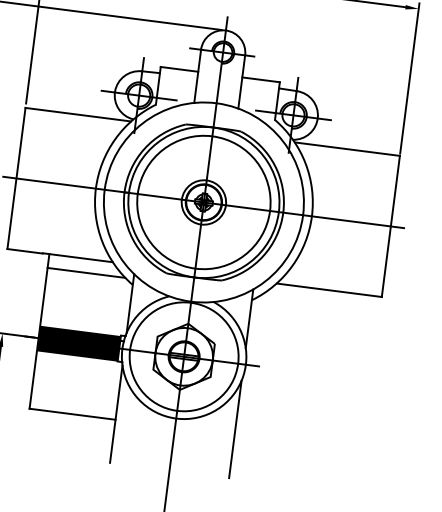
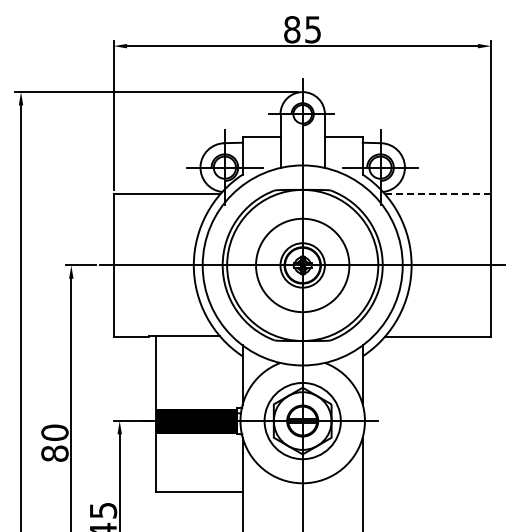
line: (347, 149) -> (438, 194), solid -> dashed
circle: (203, 202) -> (302, 265), size x0.7
line: (86, 273) -> (195, 350), removed
circle: (184, 356) -> (302, 420), size x0.7

